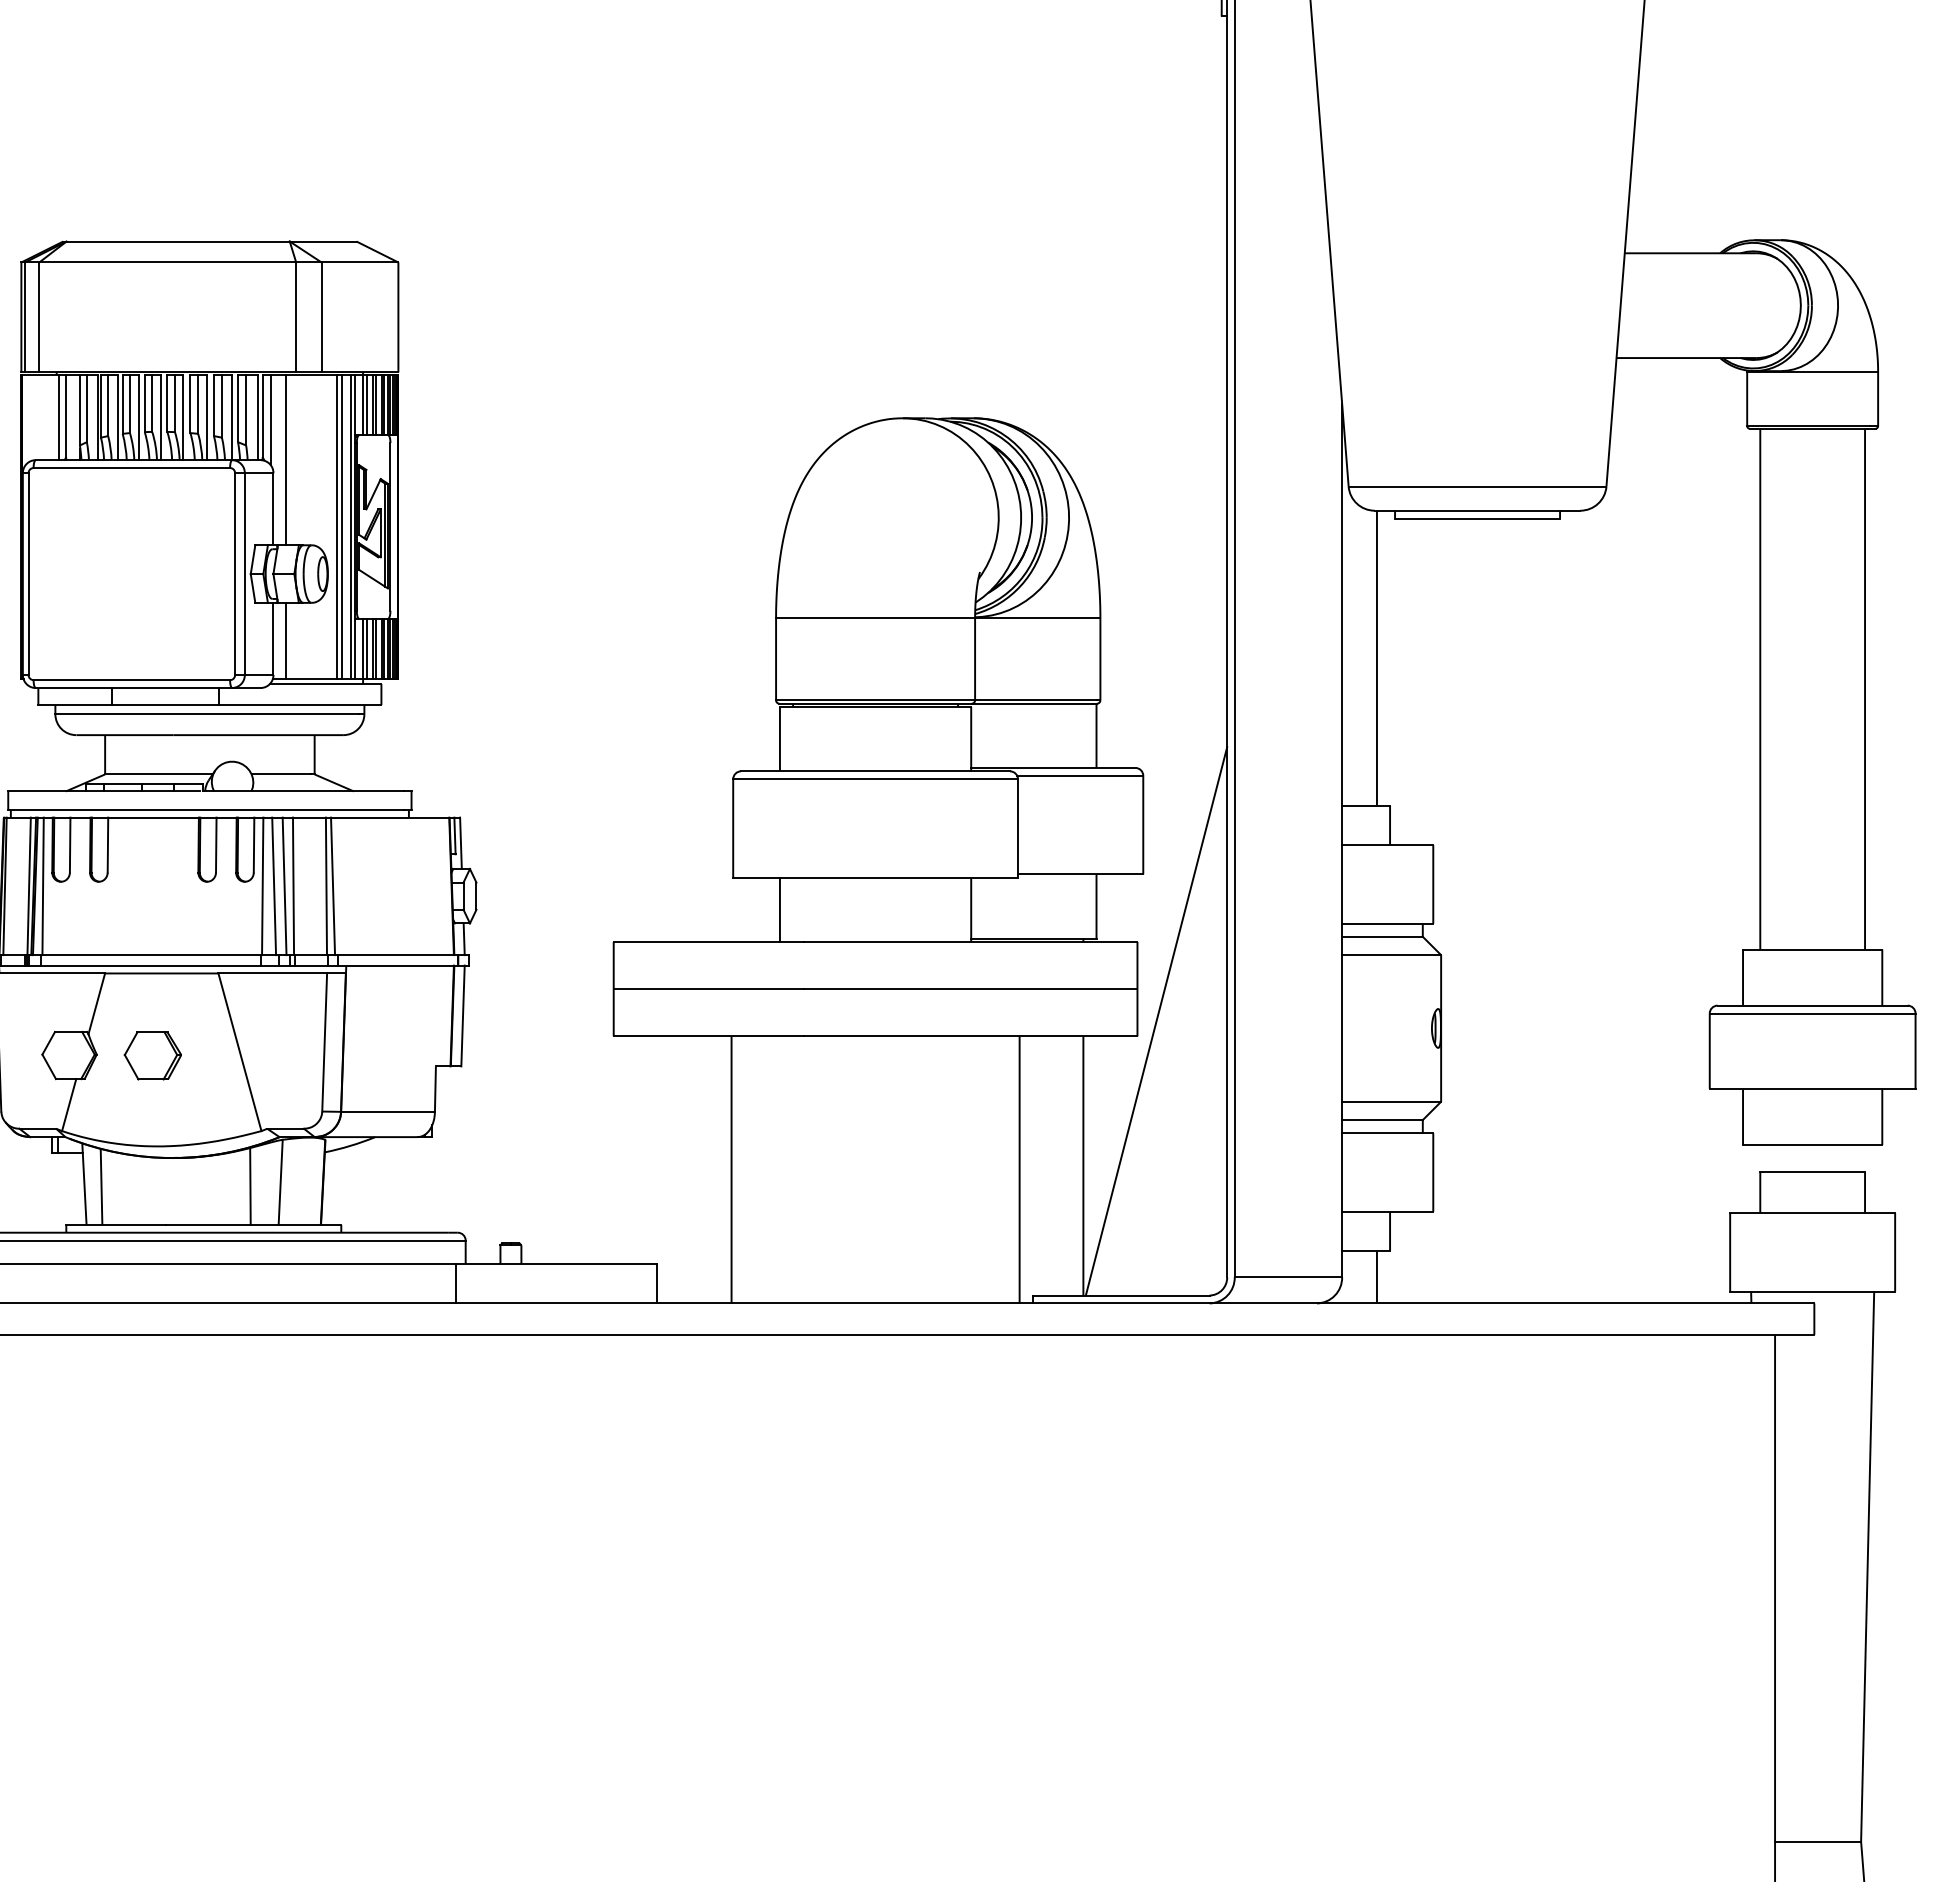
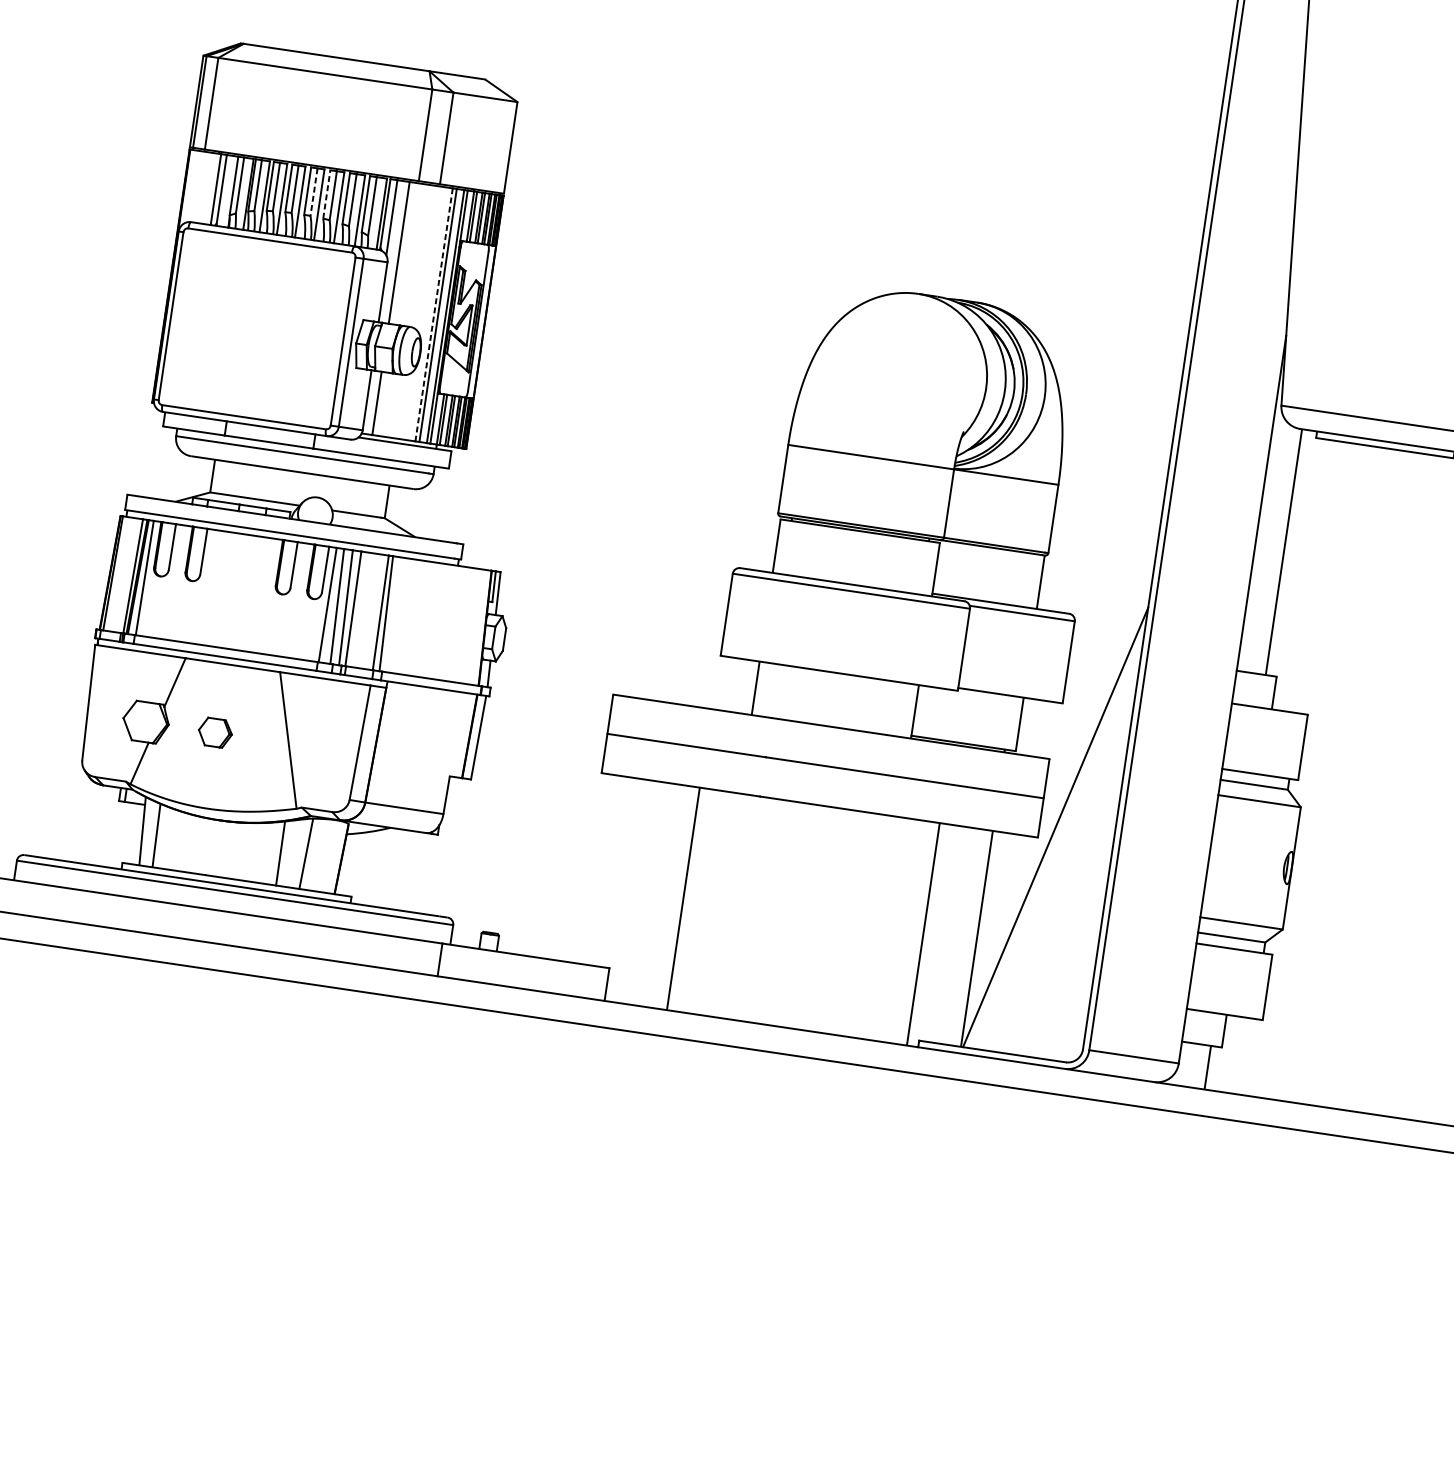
line: (174, 403) -> (313, 192), solid -> dashed
line: (190, 403) -> (326, 193), solid -> dashed
line: (337, 526) -> (434, 314), solid -> dashed
part: (152, 1055) -> (215, 732), size x0.7

